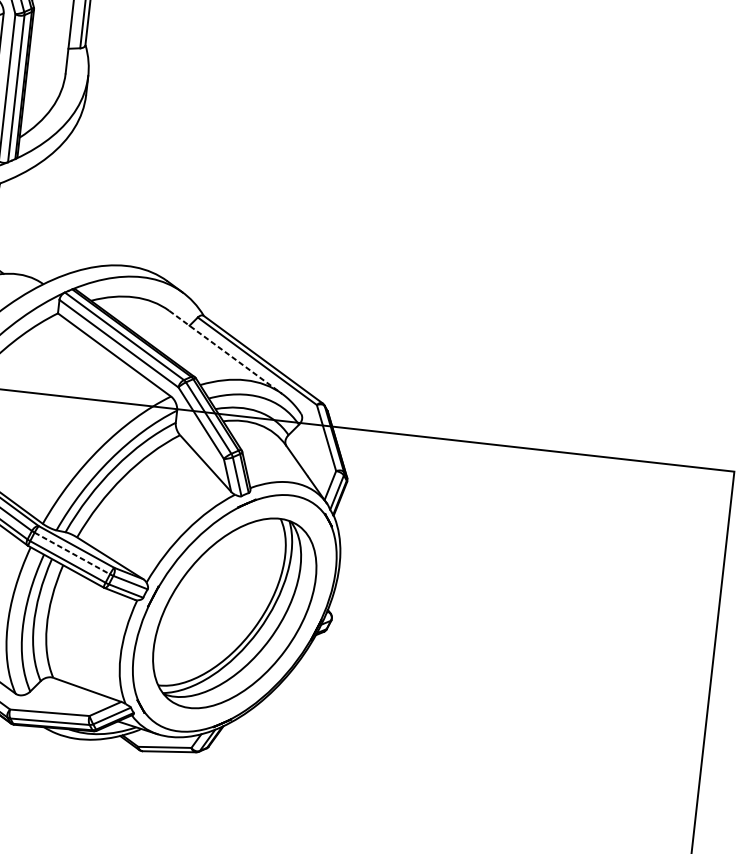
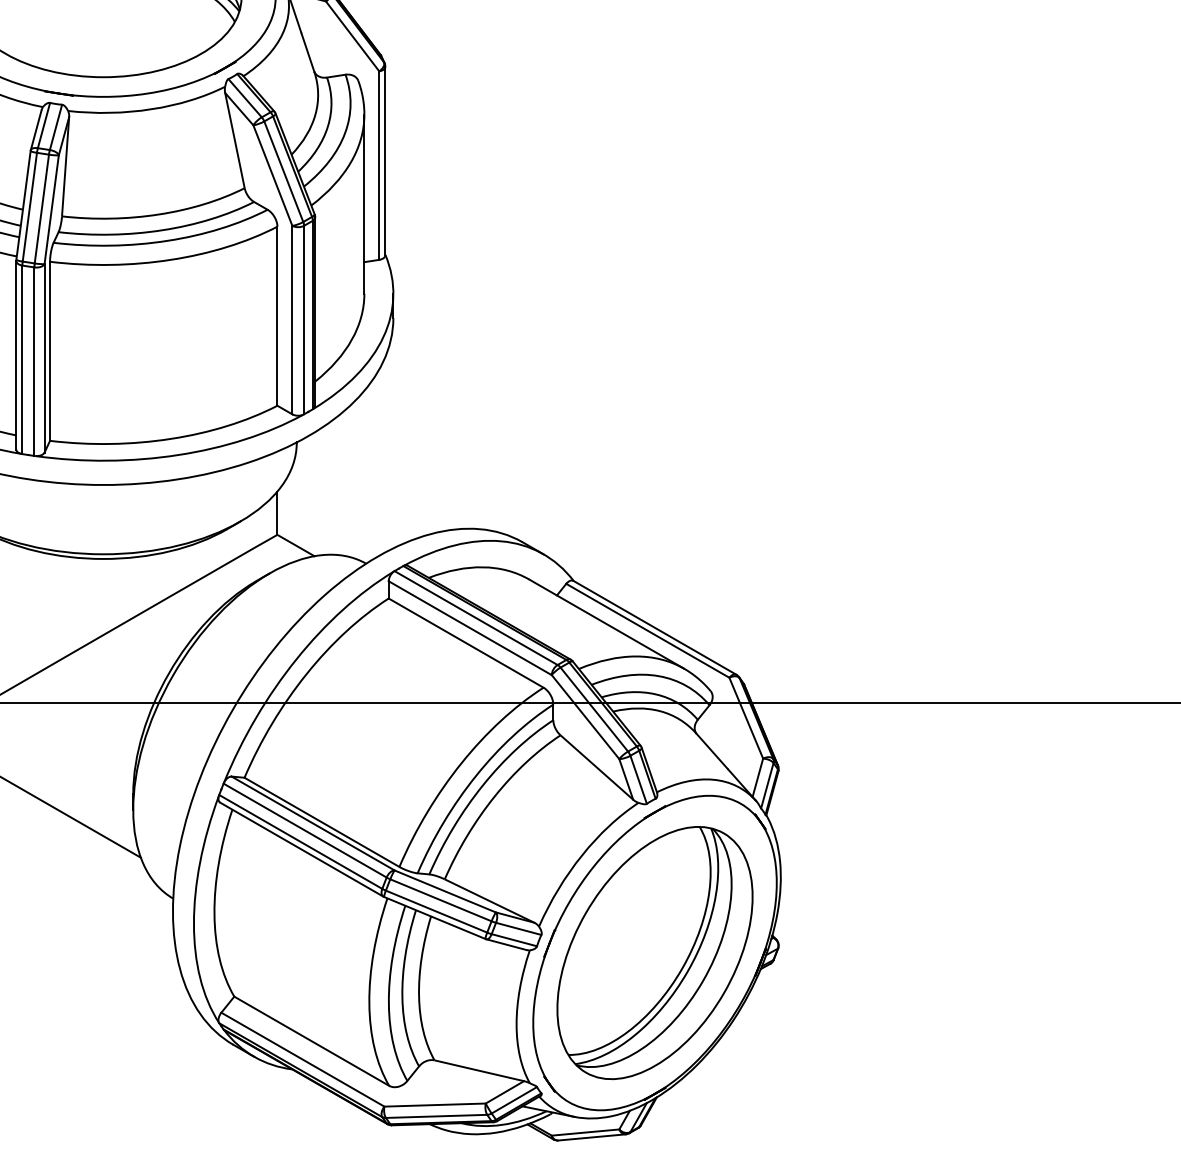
line: (226, 352) -> (607, 624), dashed -> solid
line: (71, 553) -> (440, 900), dashed -> solid

